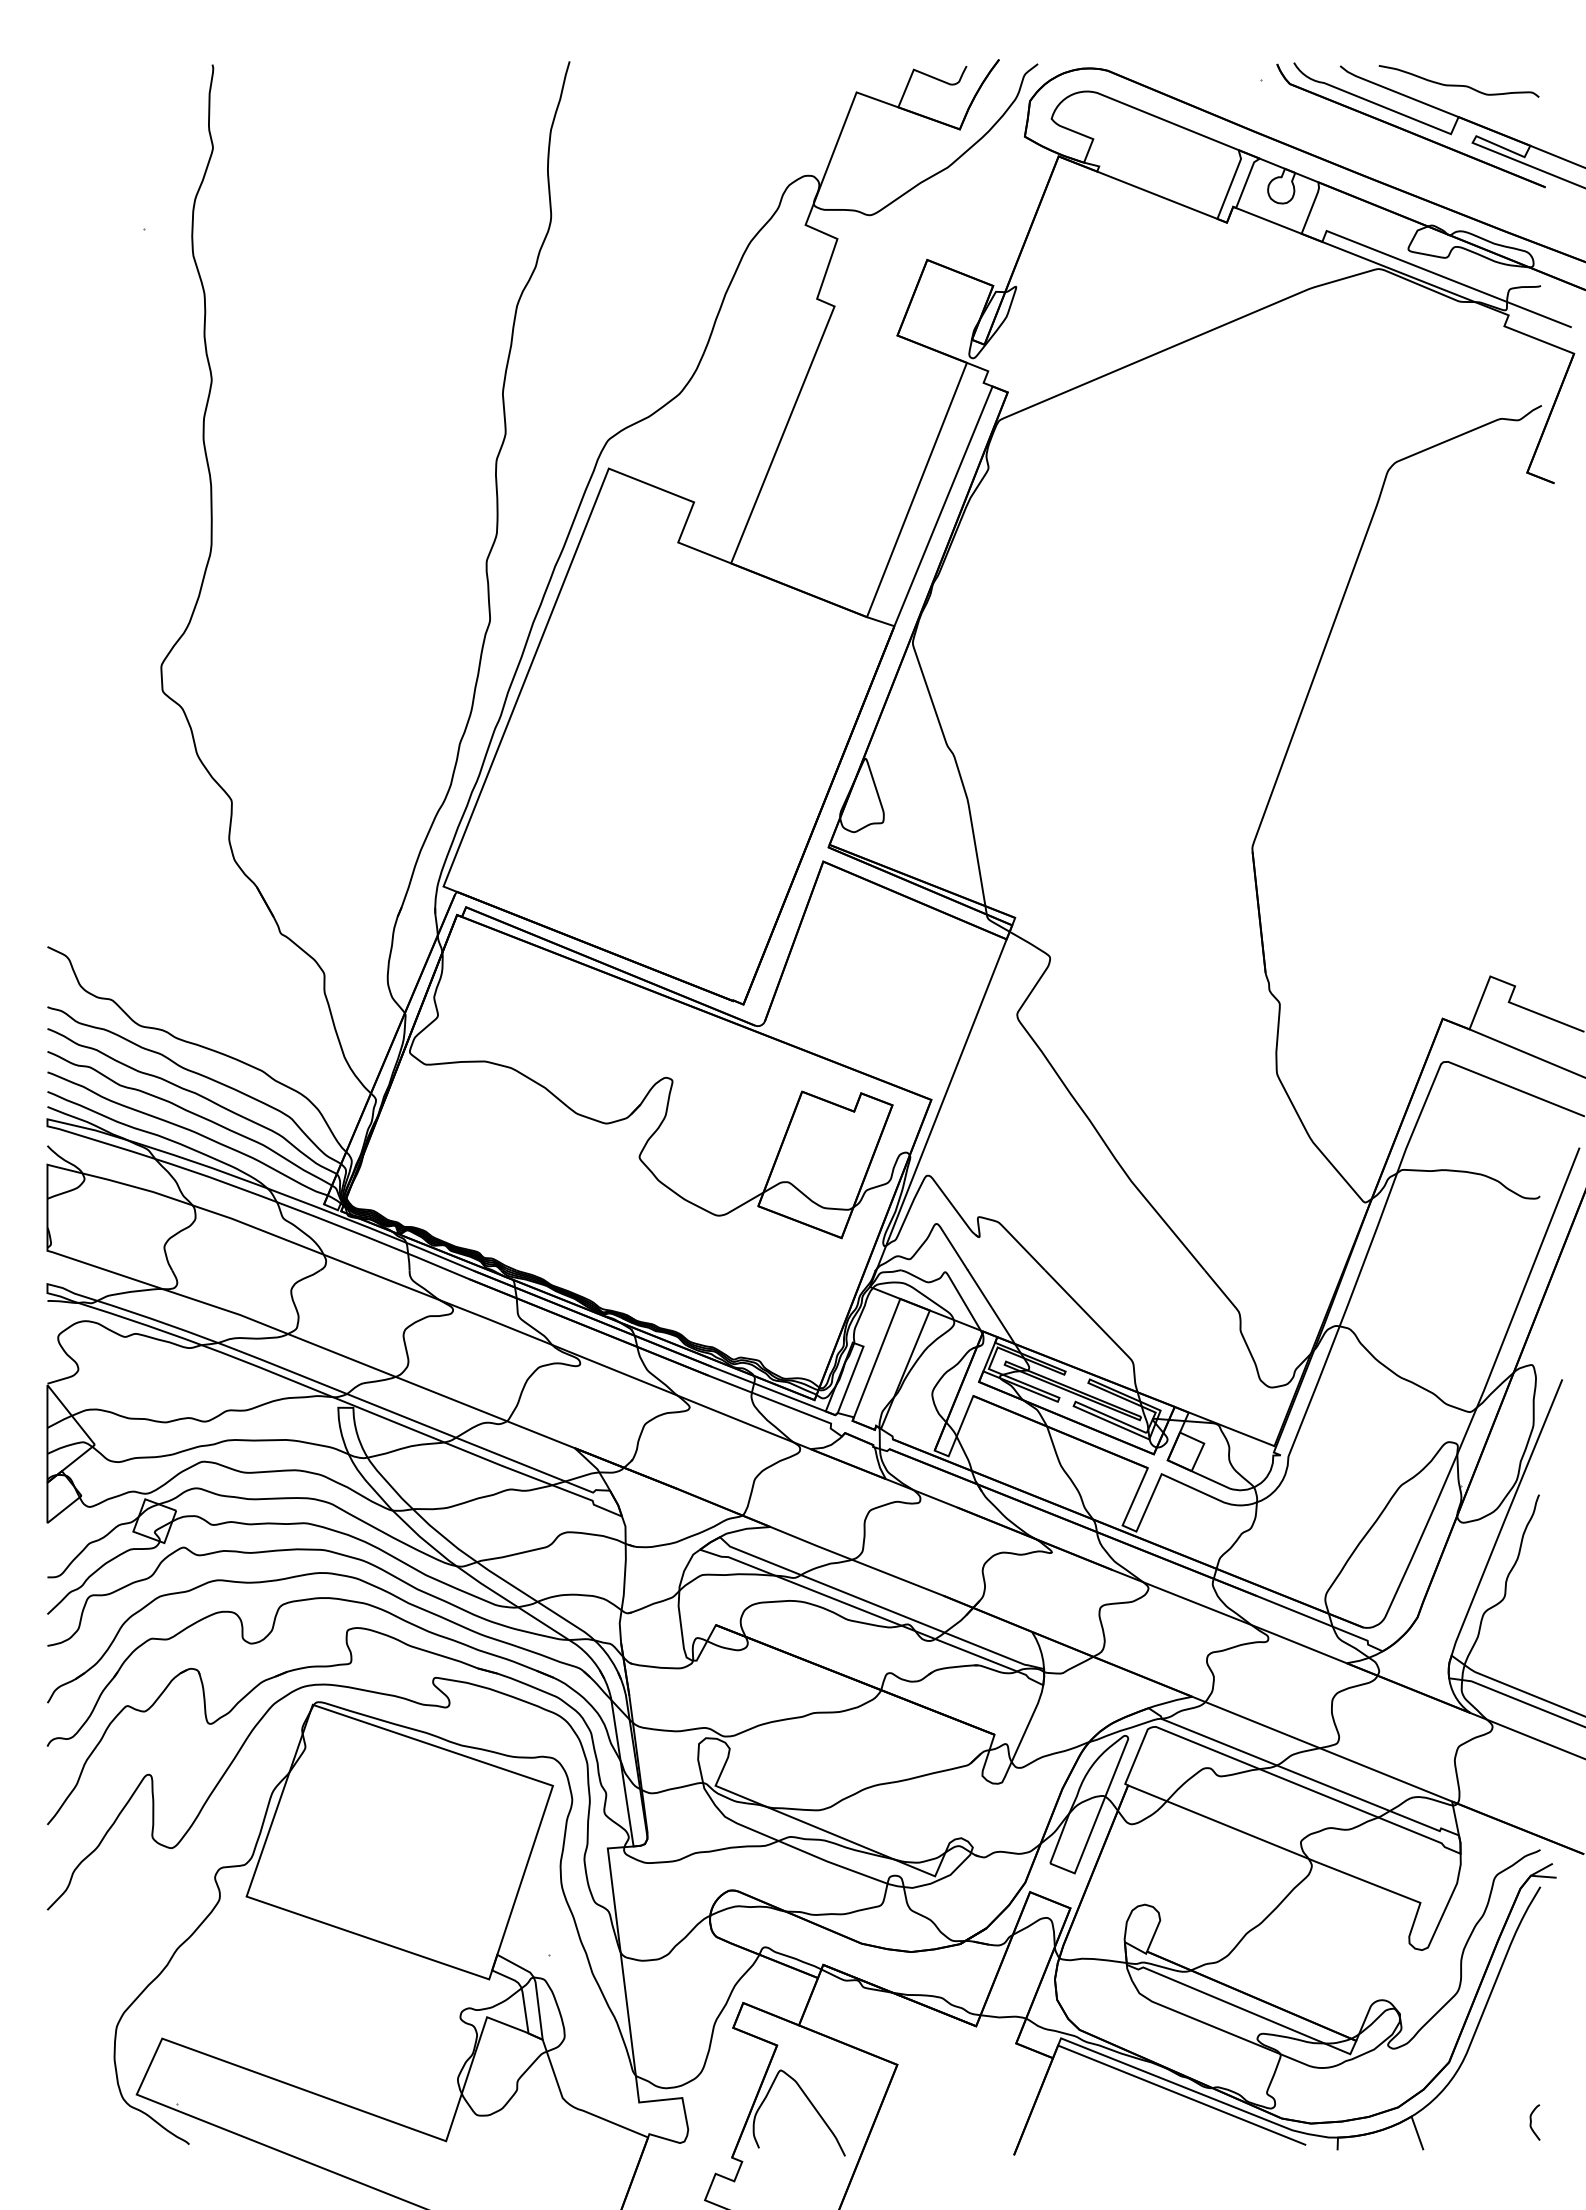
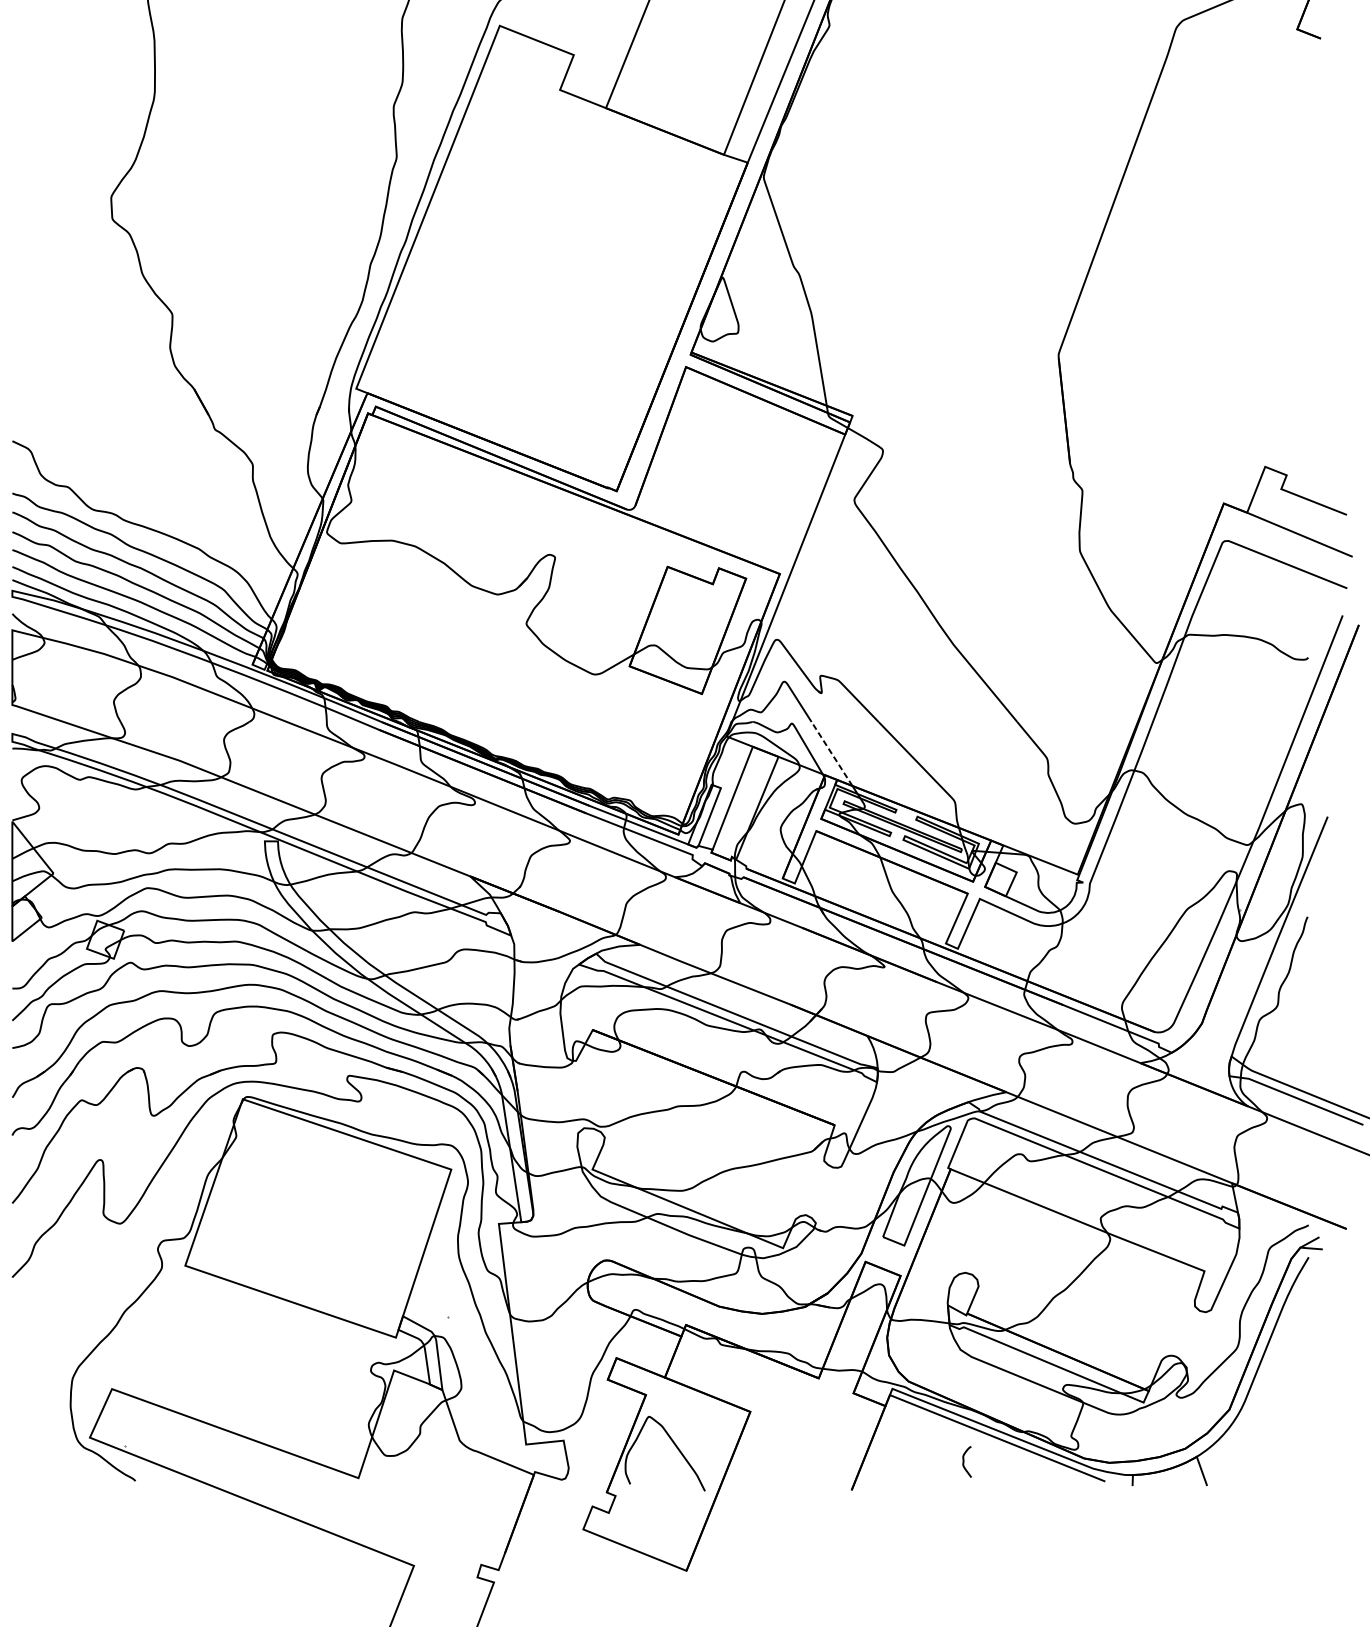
line: (991, 1307) -> (832, 754), solid -> dashed
curve: (1531, 2122) -> (964, 1461), moved

